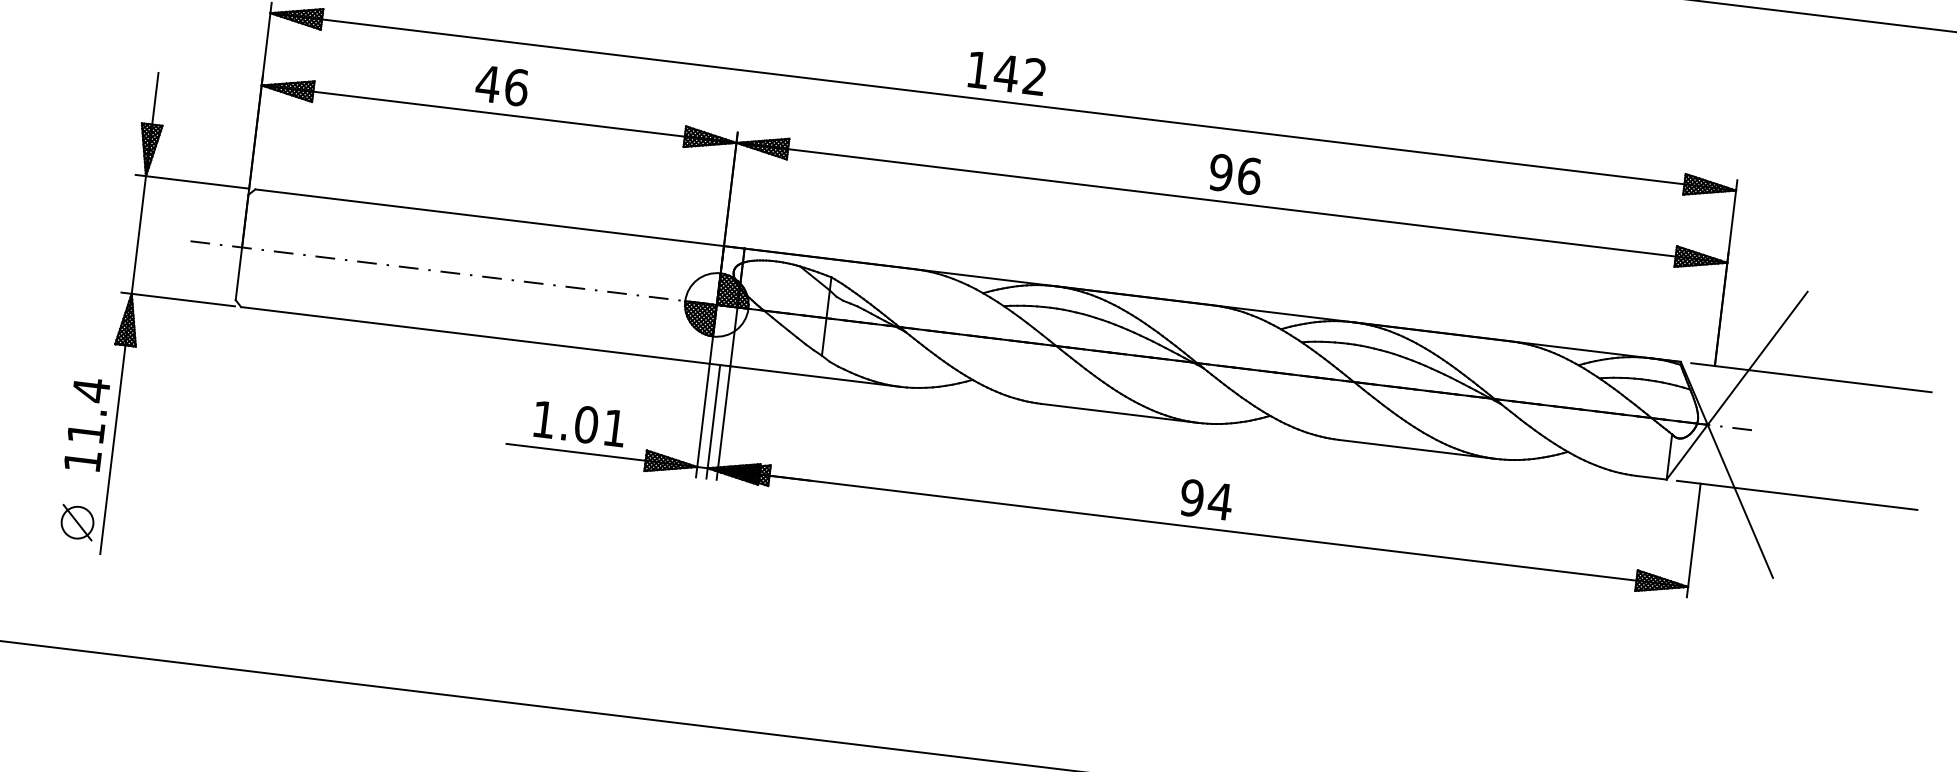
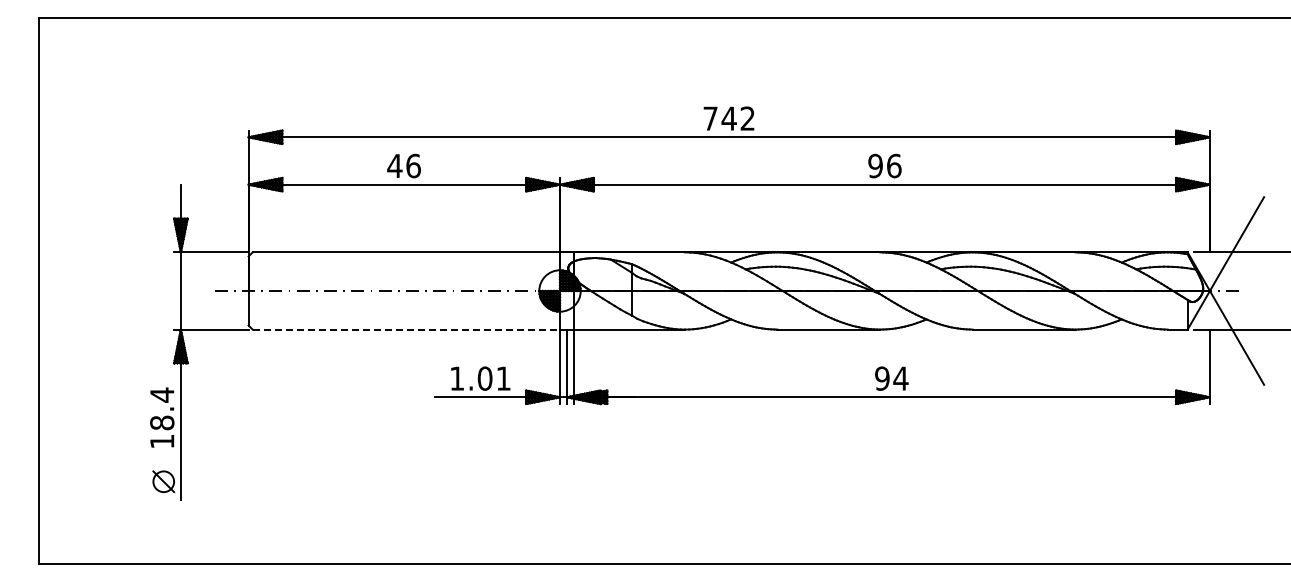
text: (978, 69) -> (710, 118), 142 -> 742
line: (475, 335) -> (406, 329), solid -> dashed
text: (86, 432) -> (162, 422), 11.4 -> 18.4

